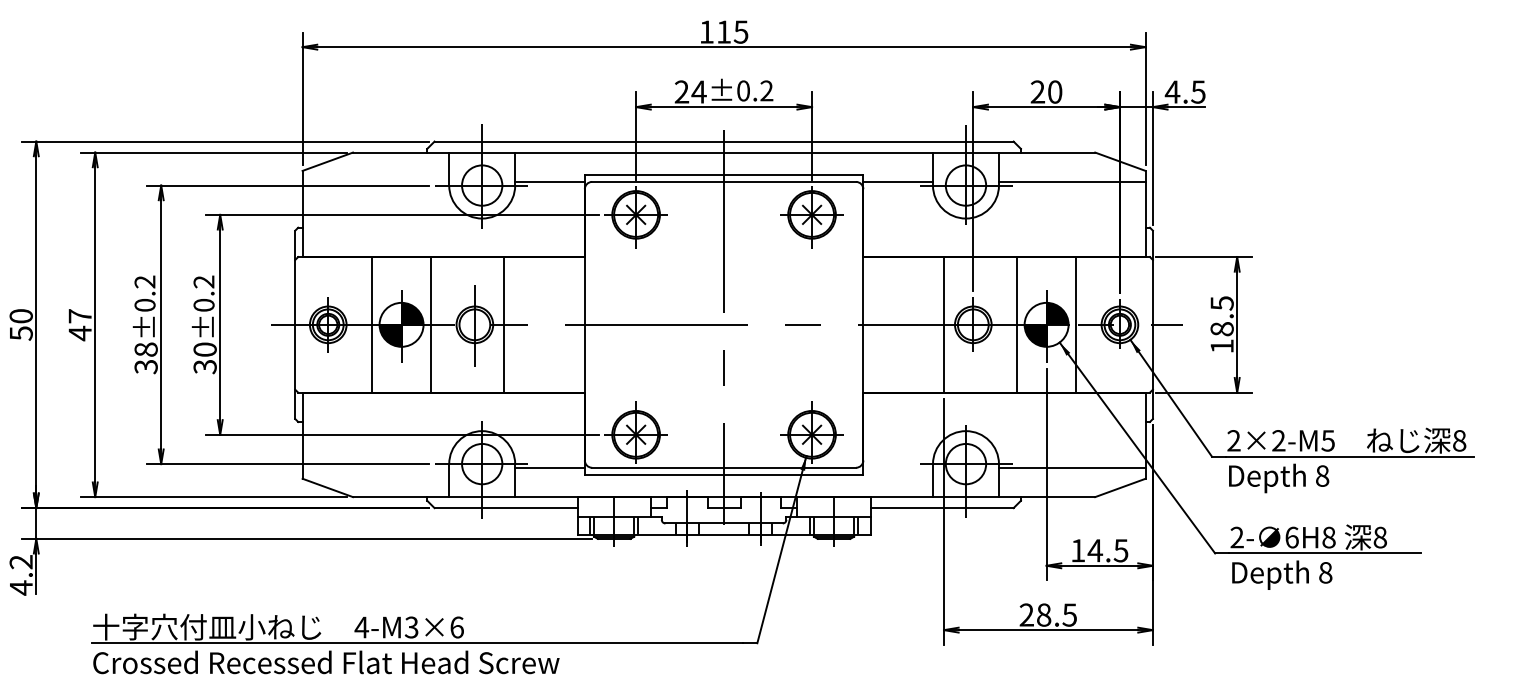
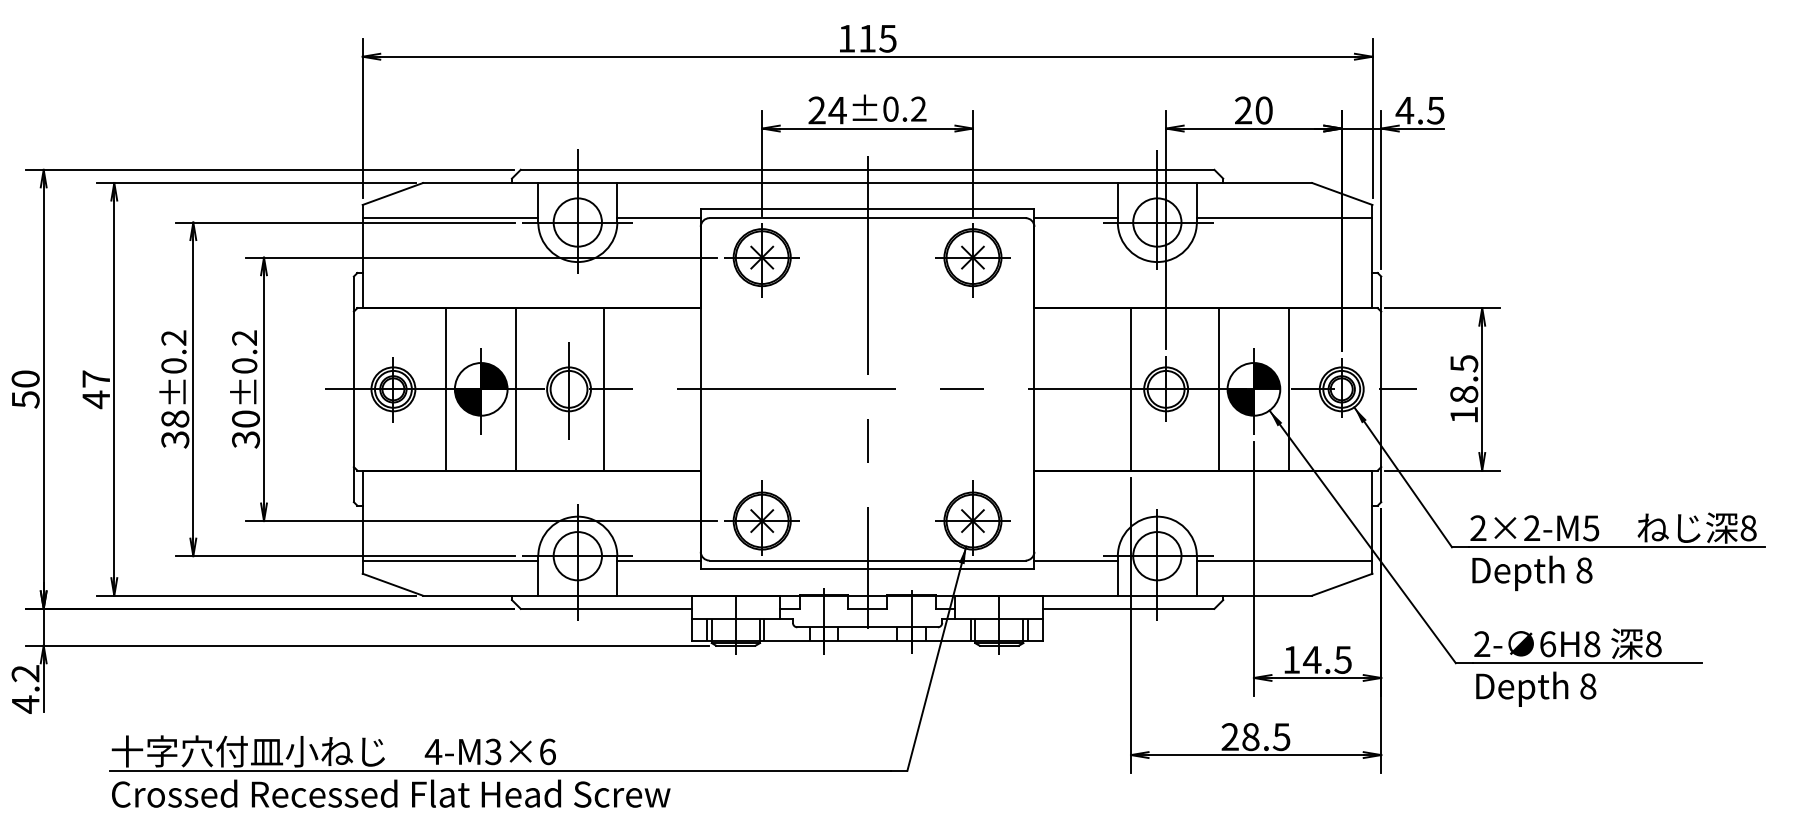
line: (375, 182) -> (450, 218), added
line: (375, 467) -> (450, 560), added
line: (897, 467) -> (1075, 560), added

